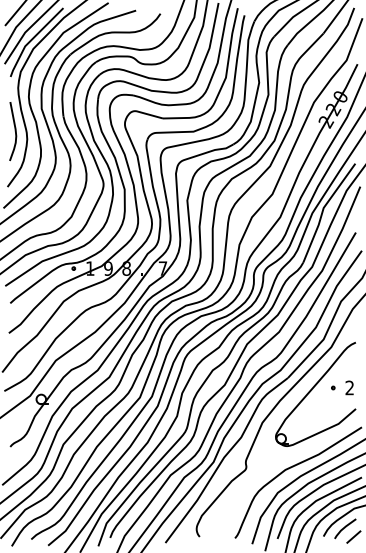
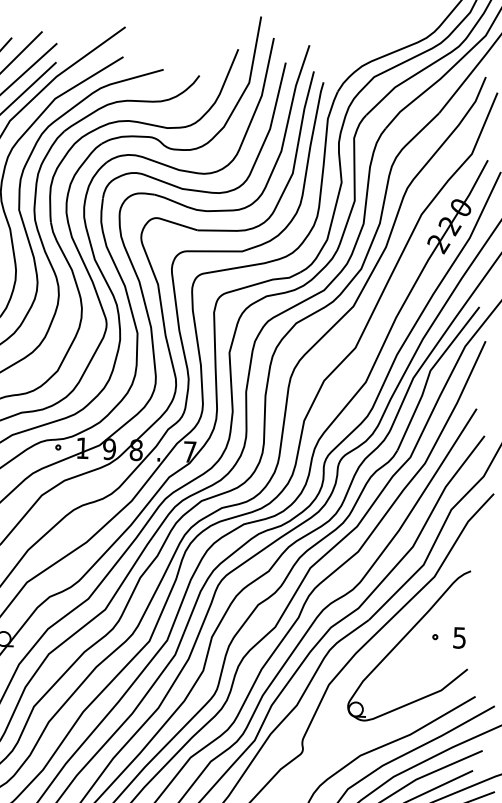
text: (349, 387) -> (459, 637), 2 -> 5

